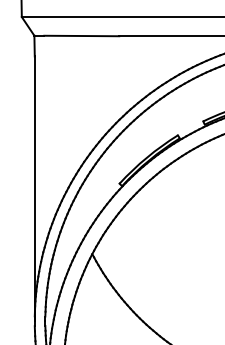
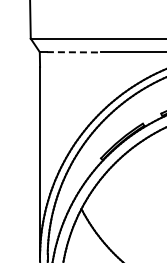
line: (81, 36) -> (73, 52), solid -> dashed

